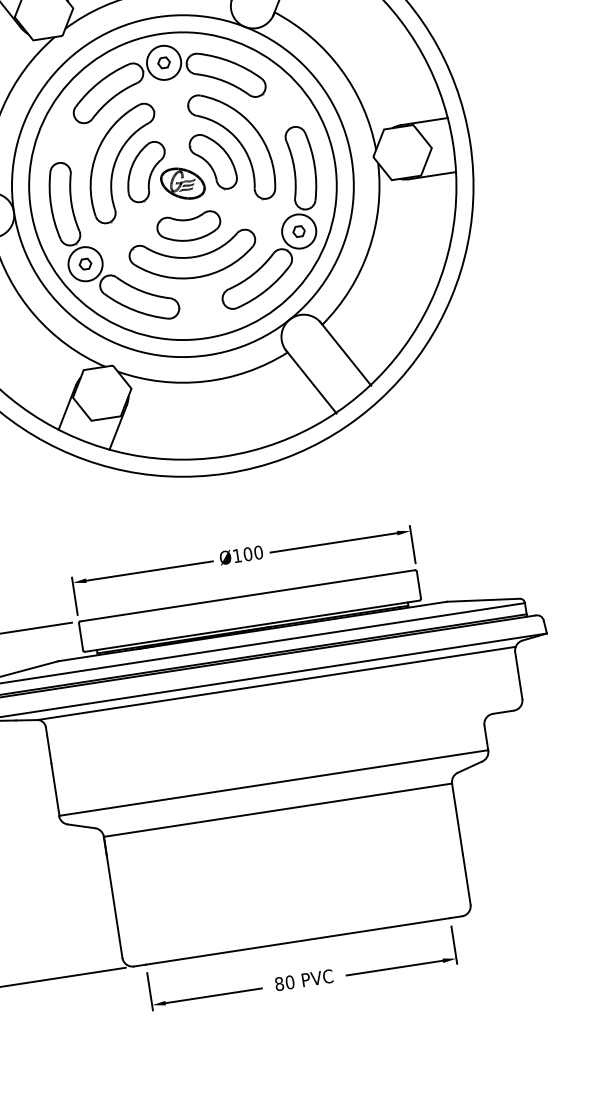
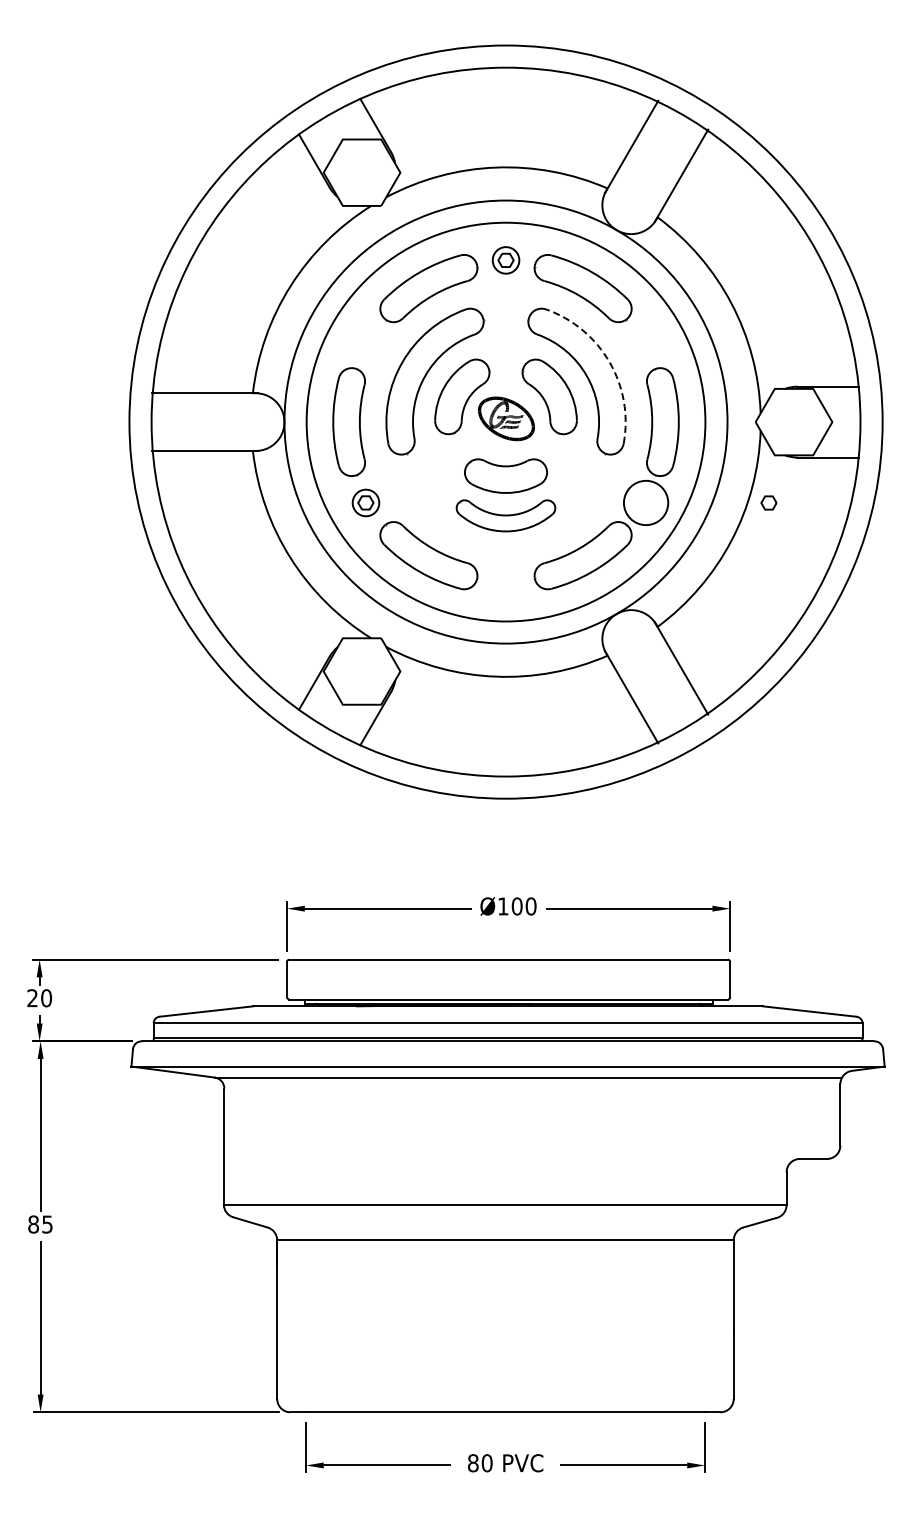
circle: (163, 63) -> (505, 260), size x0.6
arc: (254, 128) -> (609, 362), solid -> dashed
part: (298, 231) -> (768, 502), moved
part: (193, 257) -> (505, 515), size x0.6
circle: (85, 263) -> (365, 502), size x0.6

